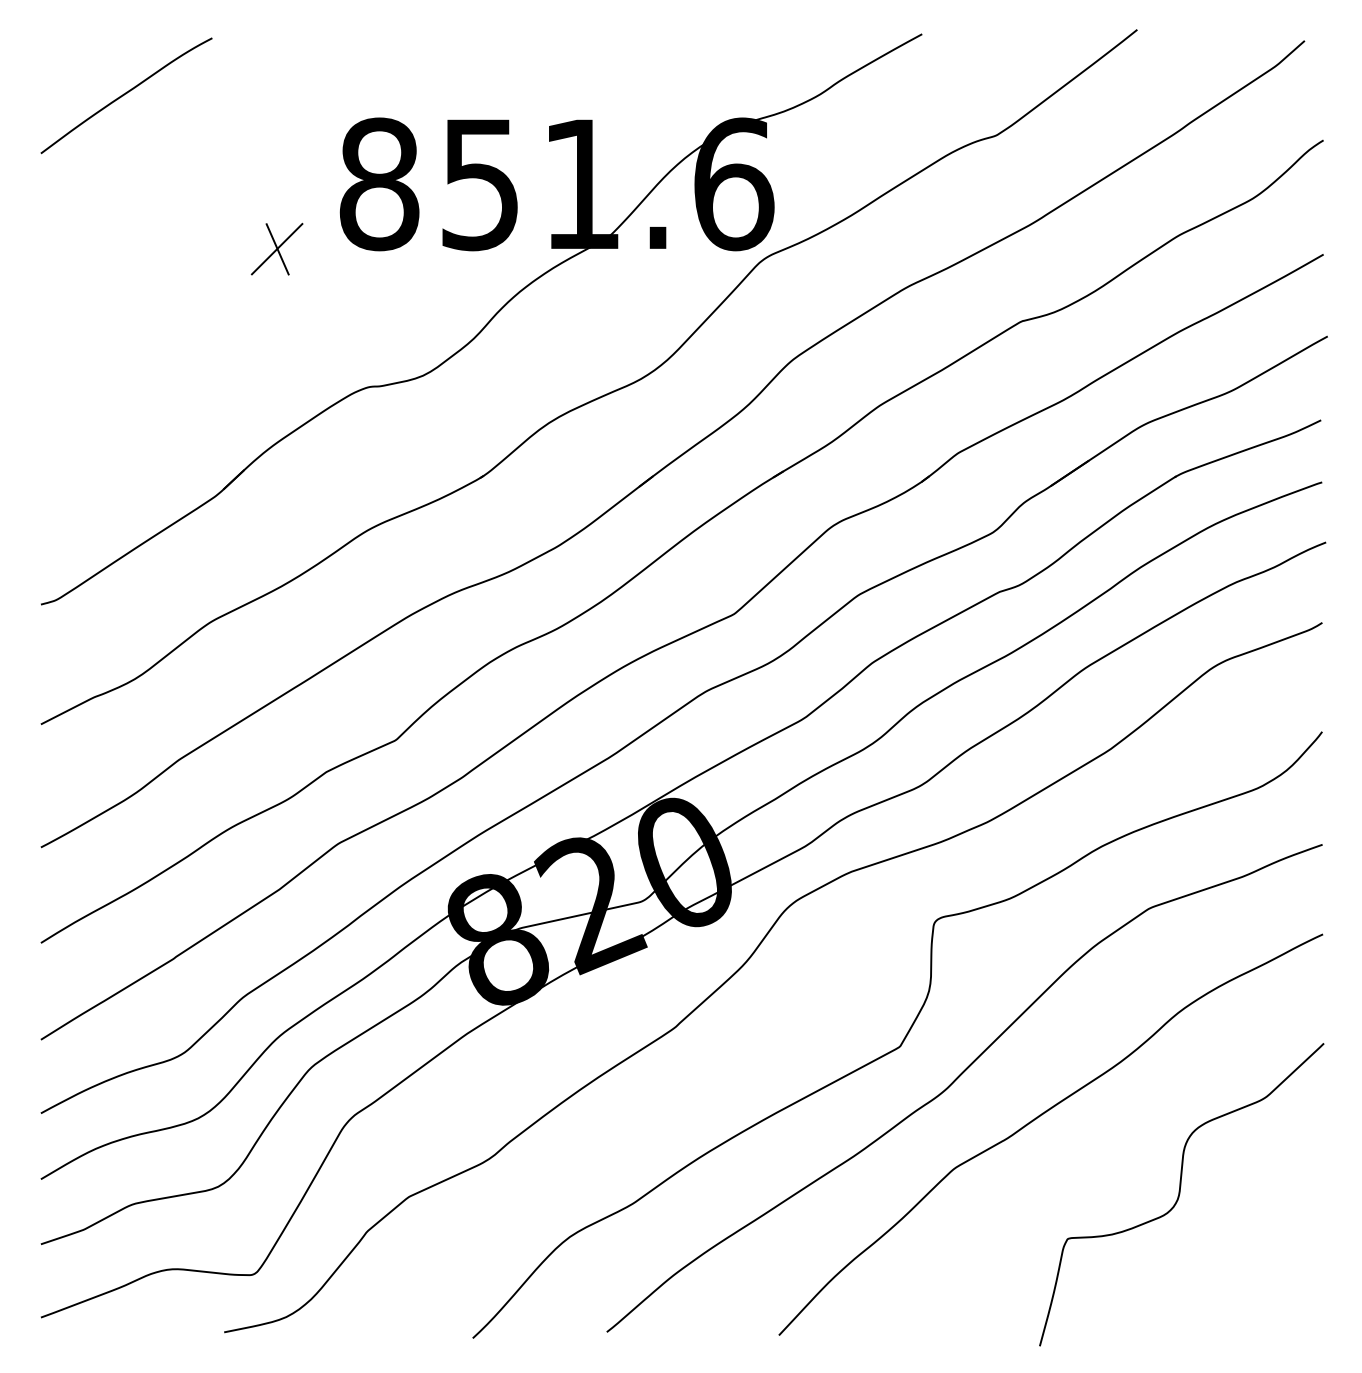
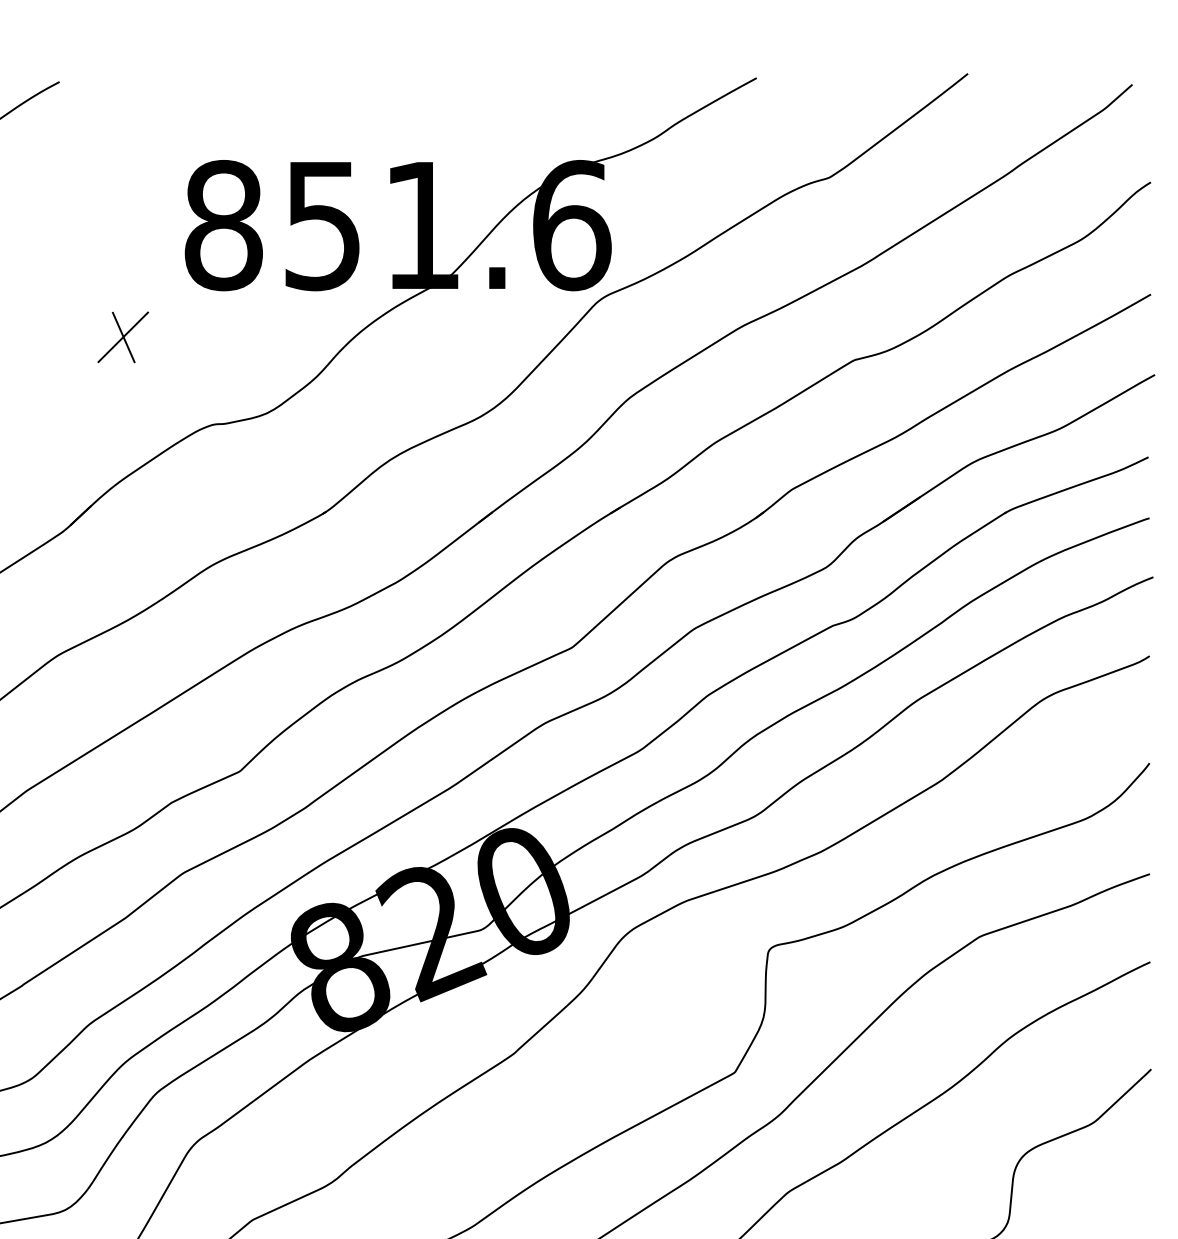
part: (276, 248) -> (122, 336), moved

